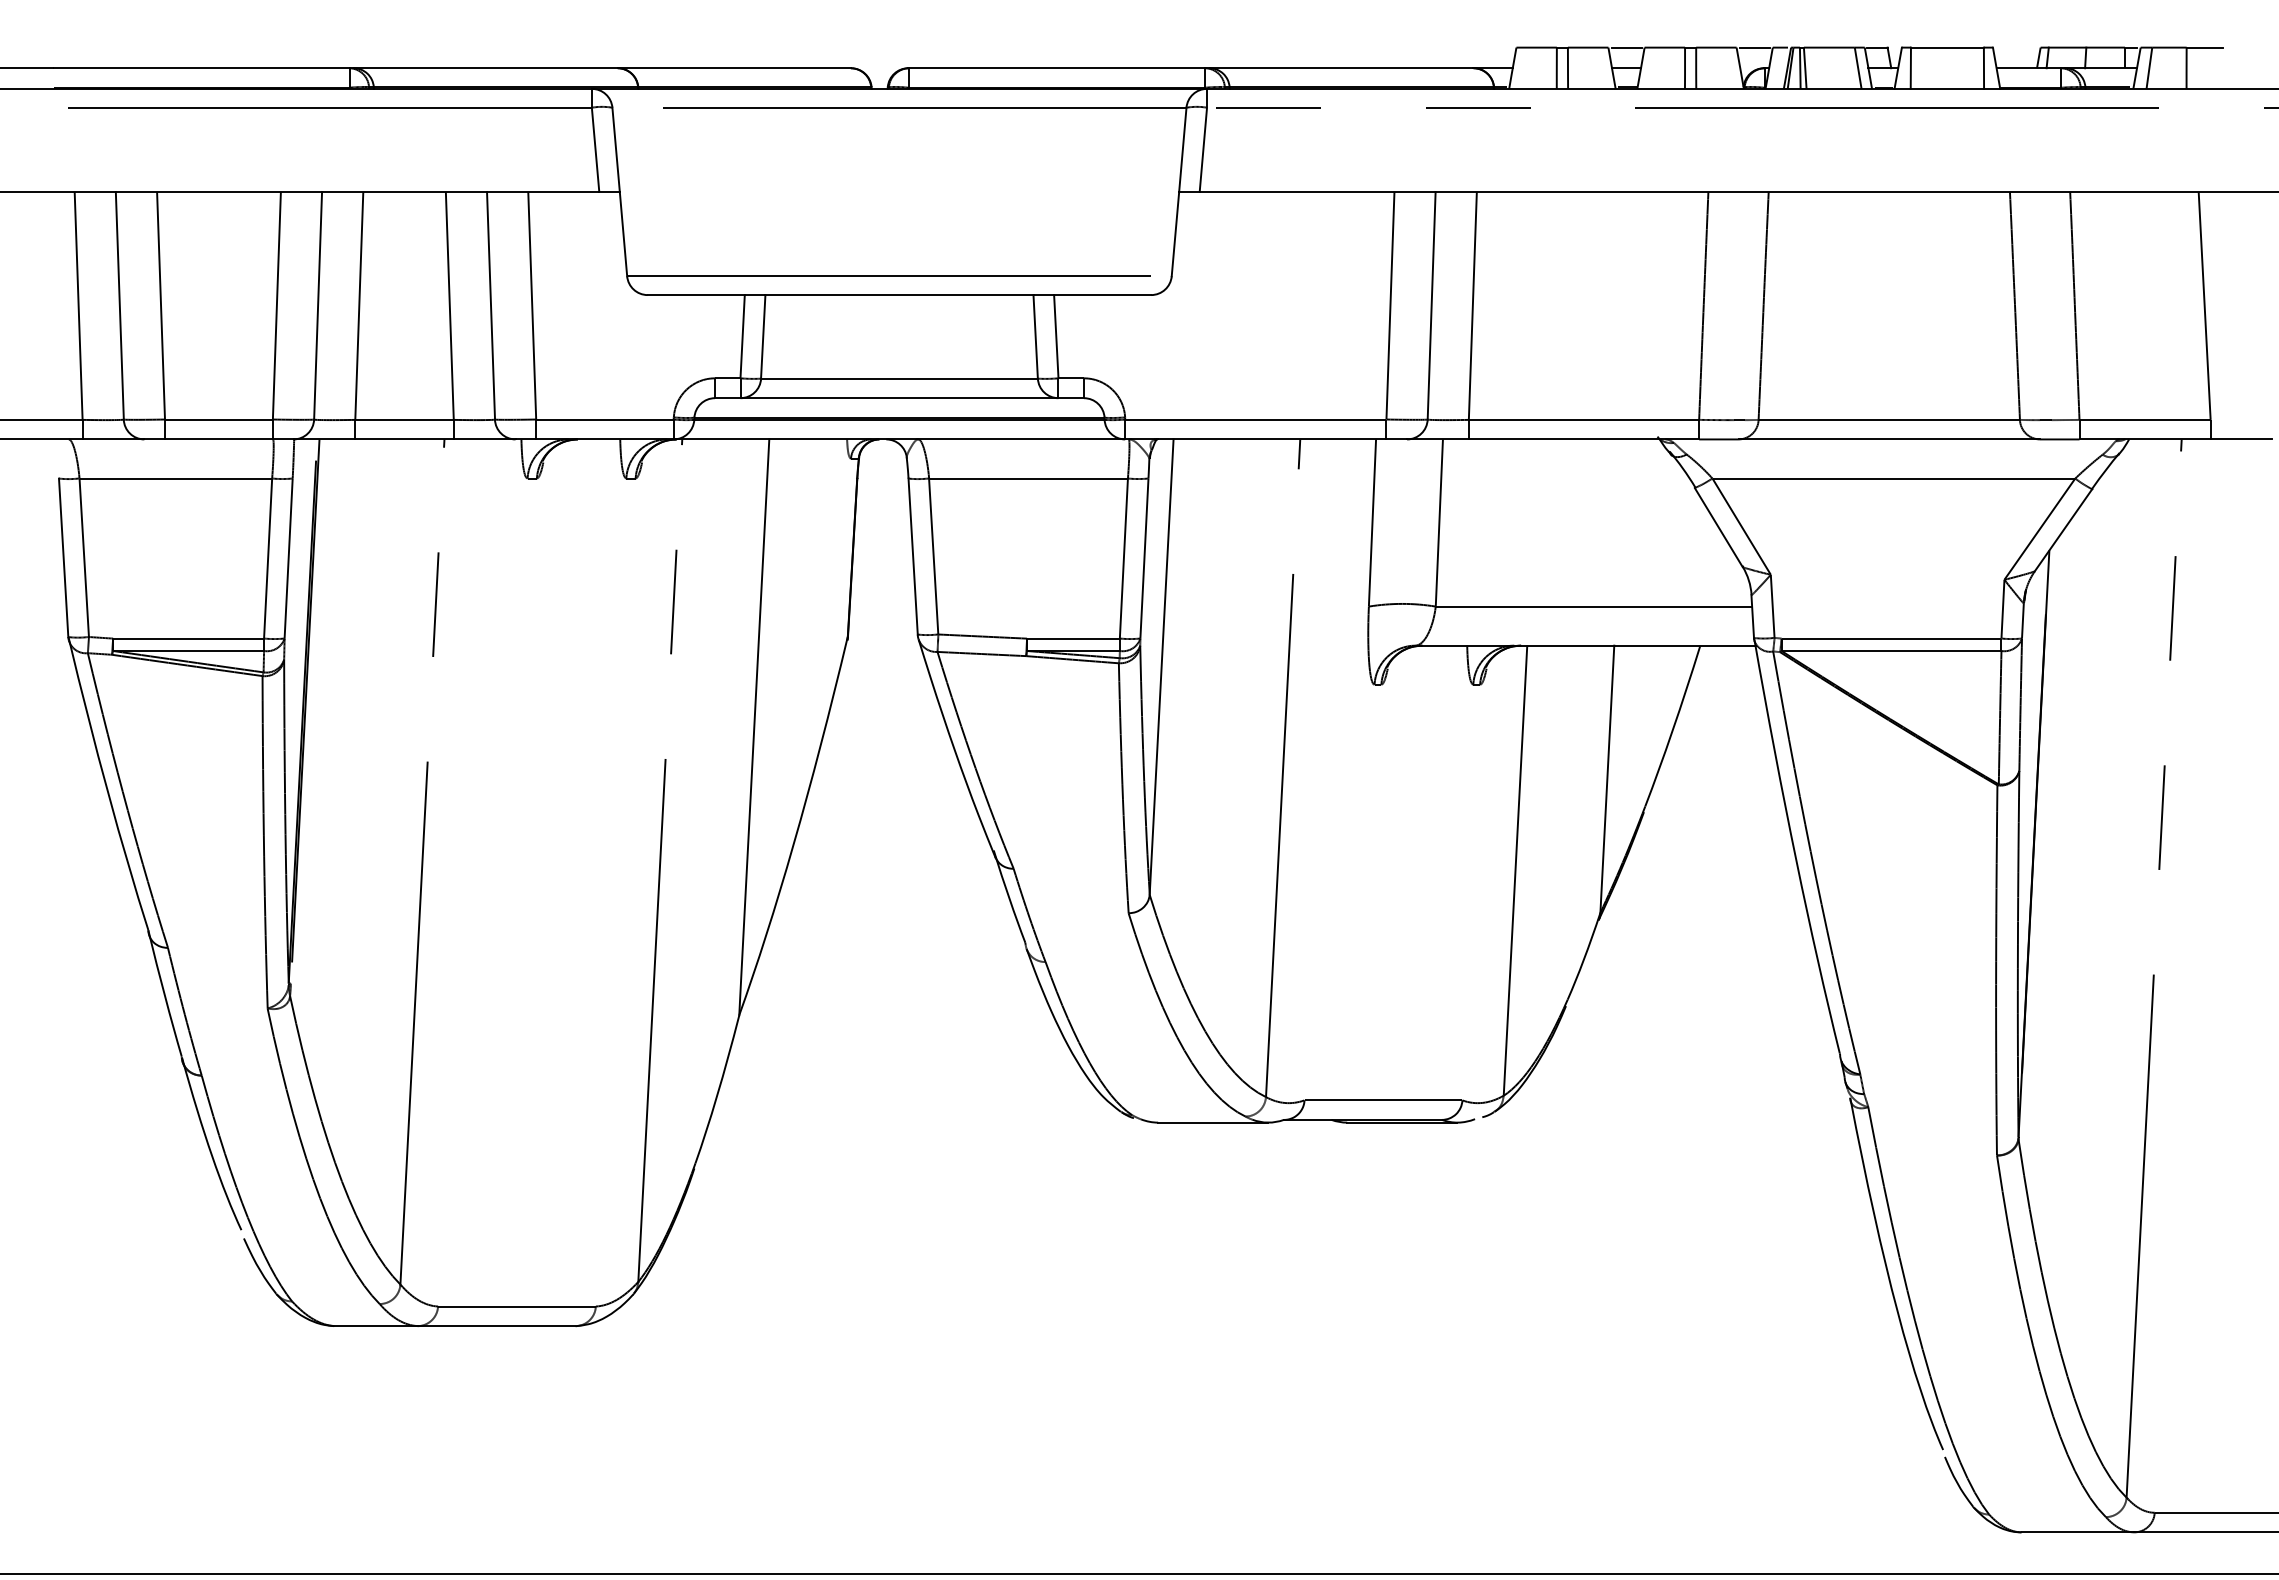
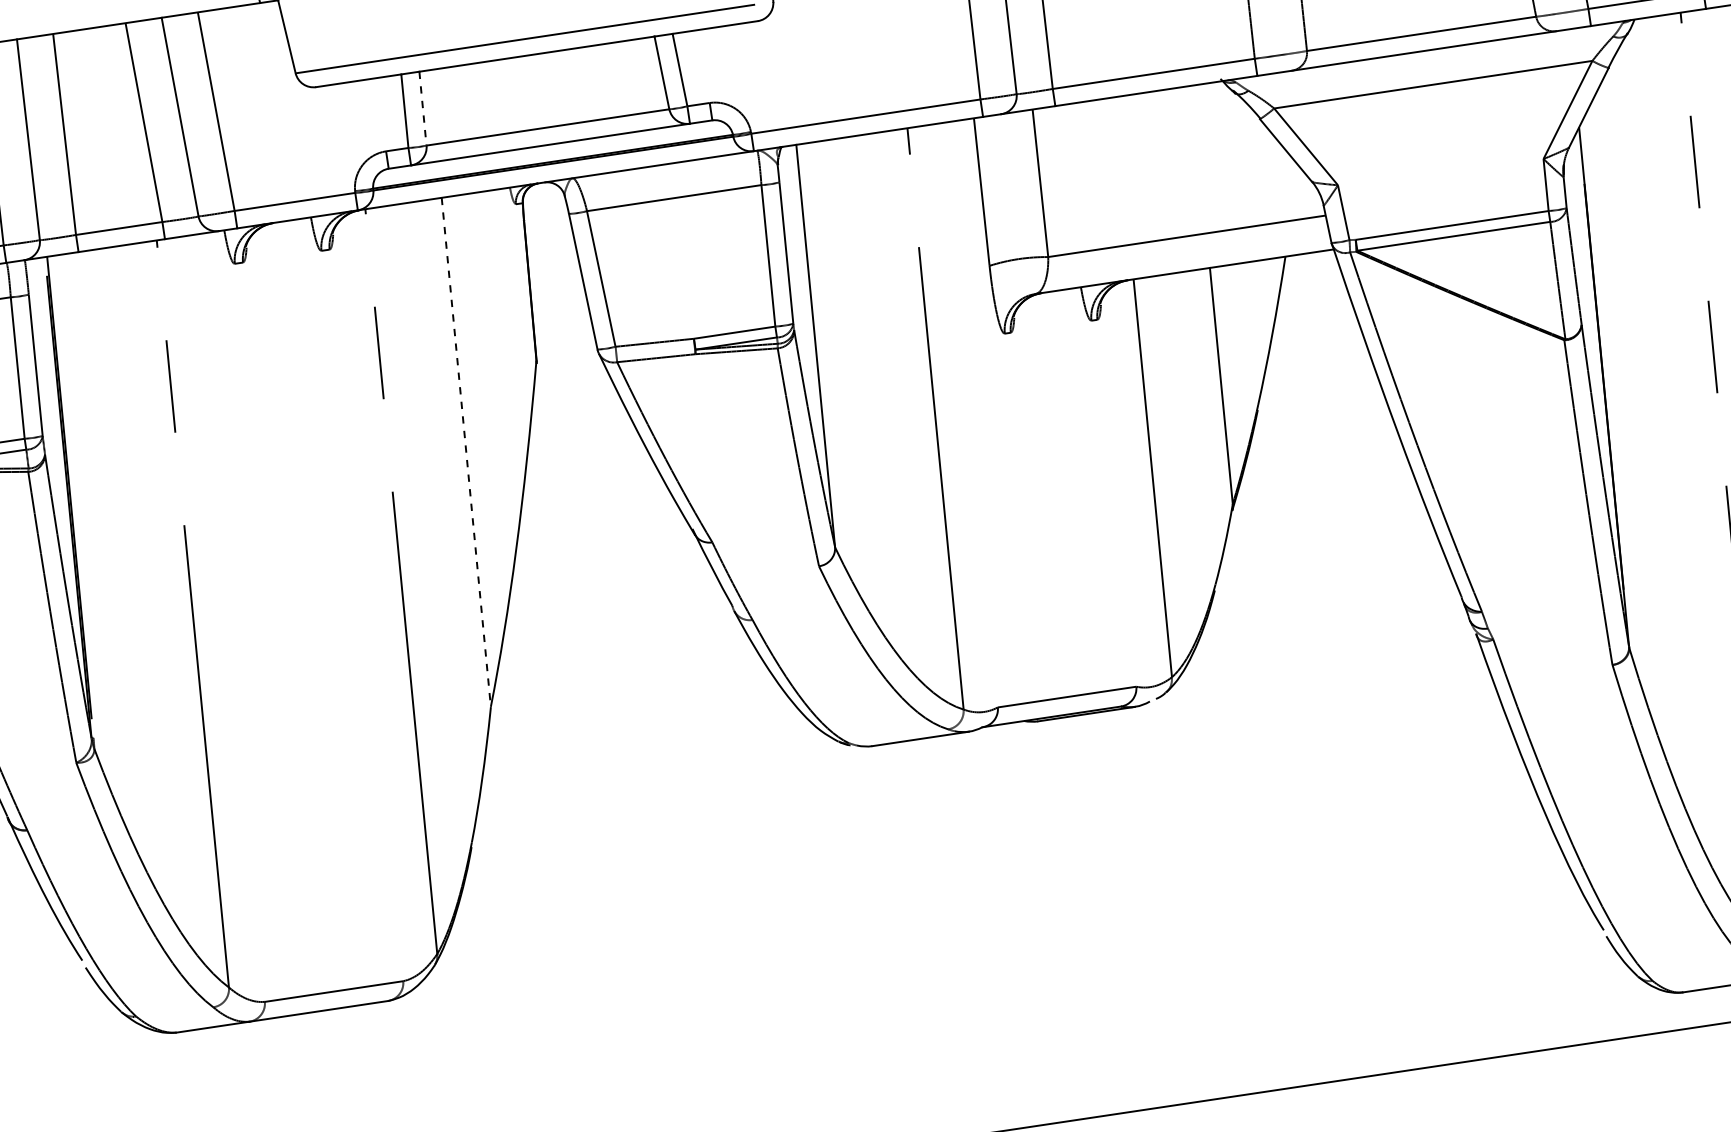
line: (763, 336) -> (423, 108), solid -> dashed
line: (754, 727) -> (466, 452), solid -> dashed

